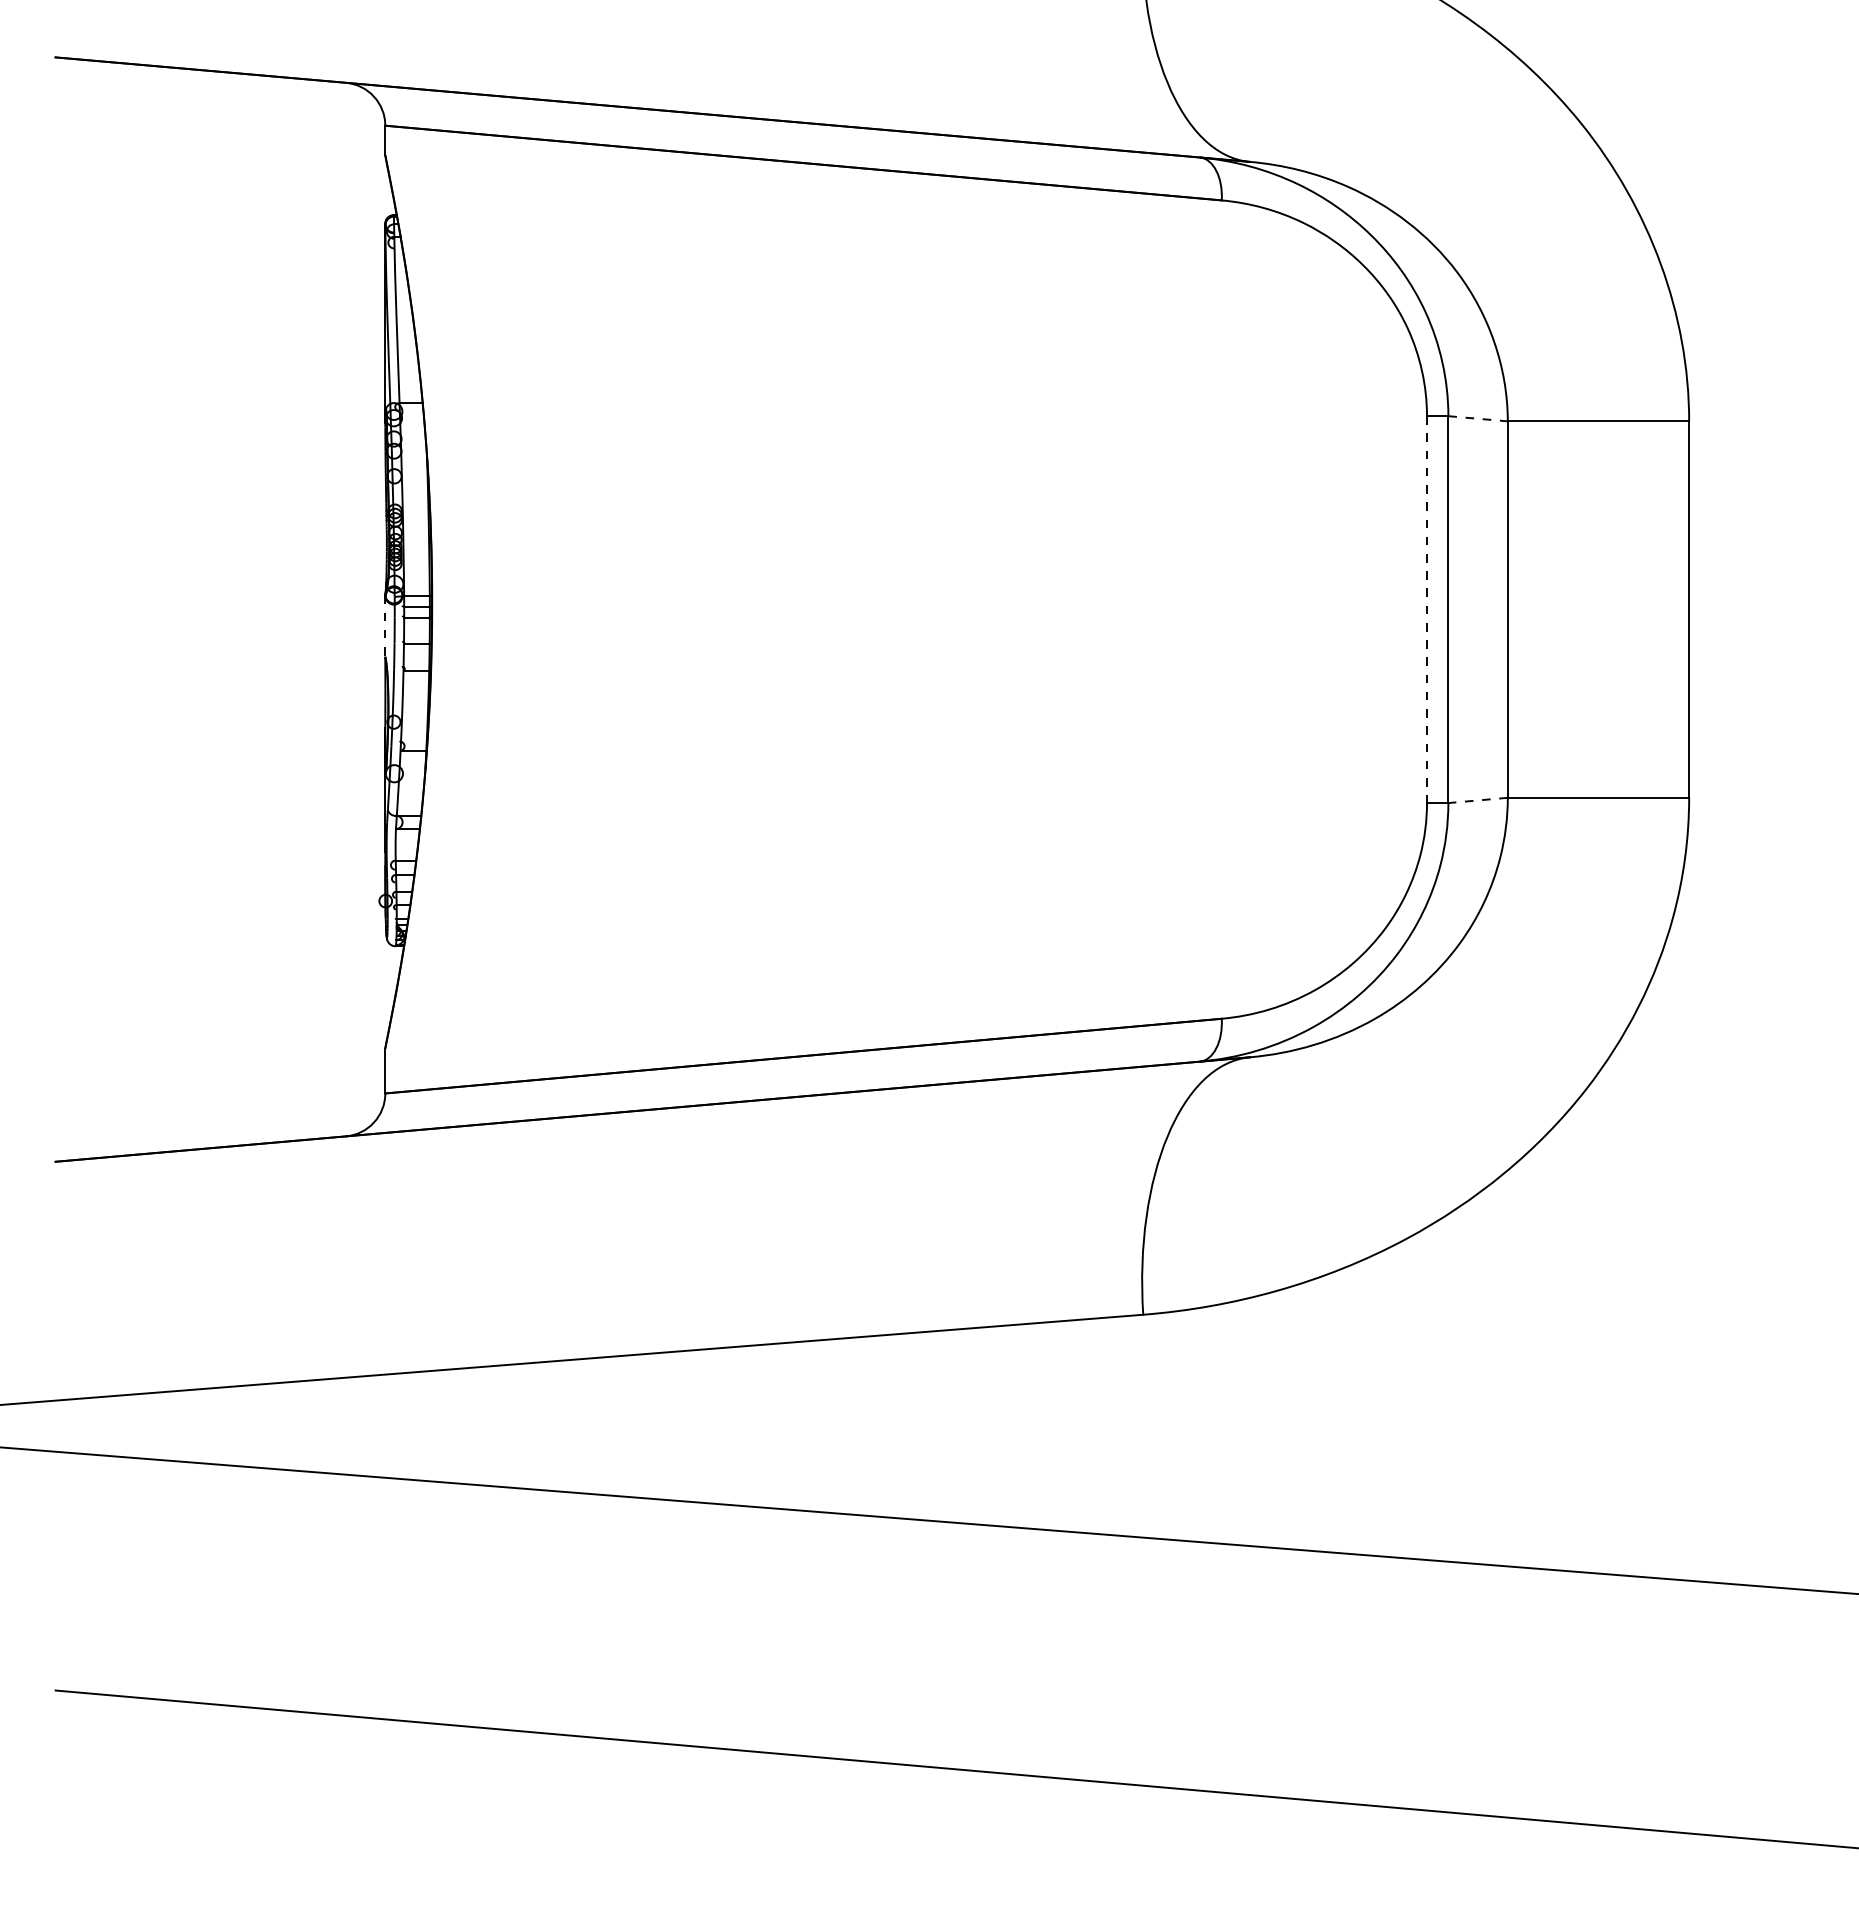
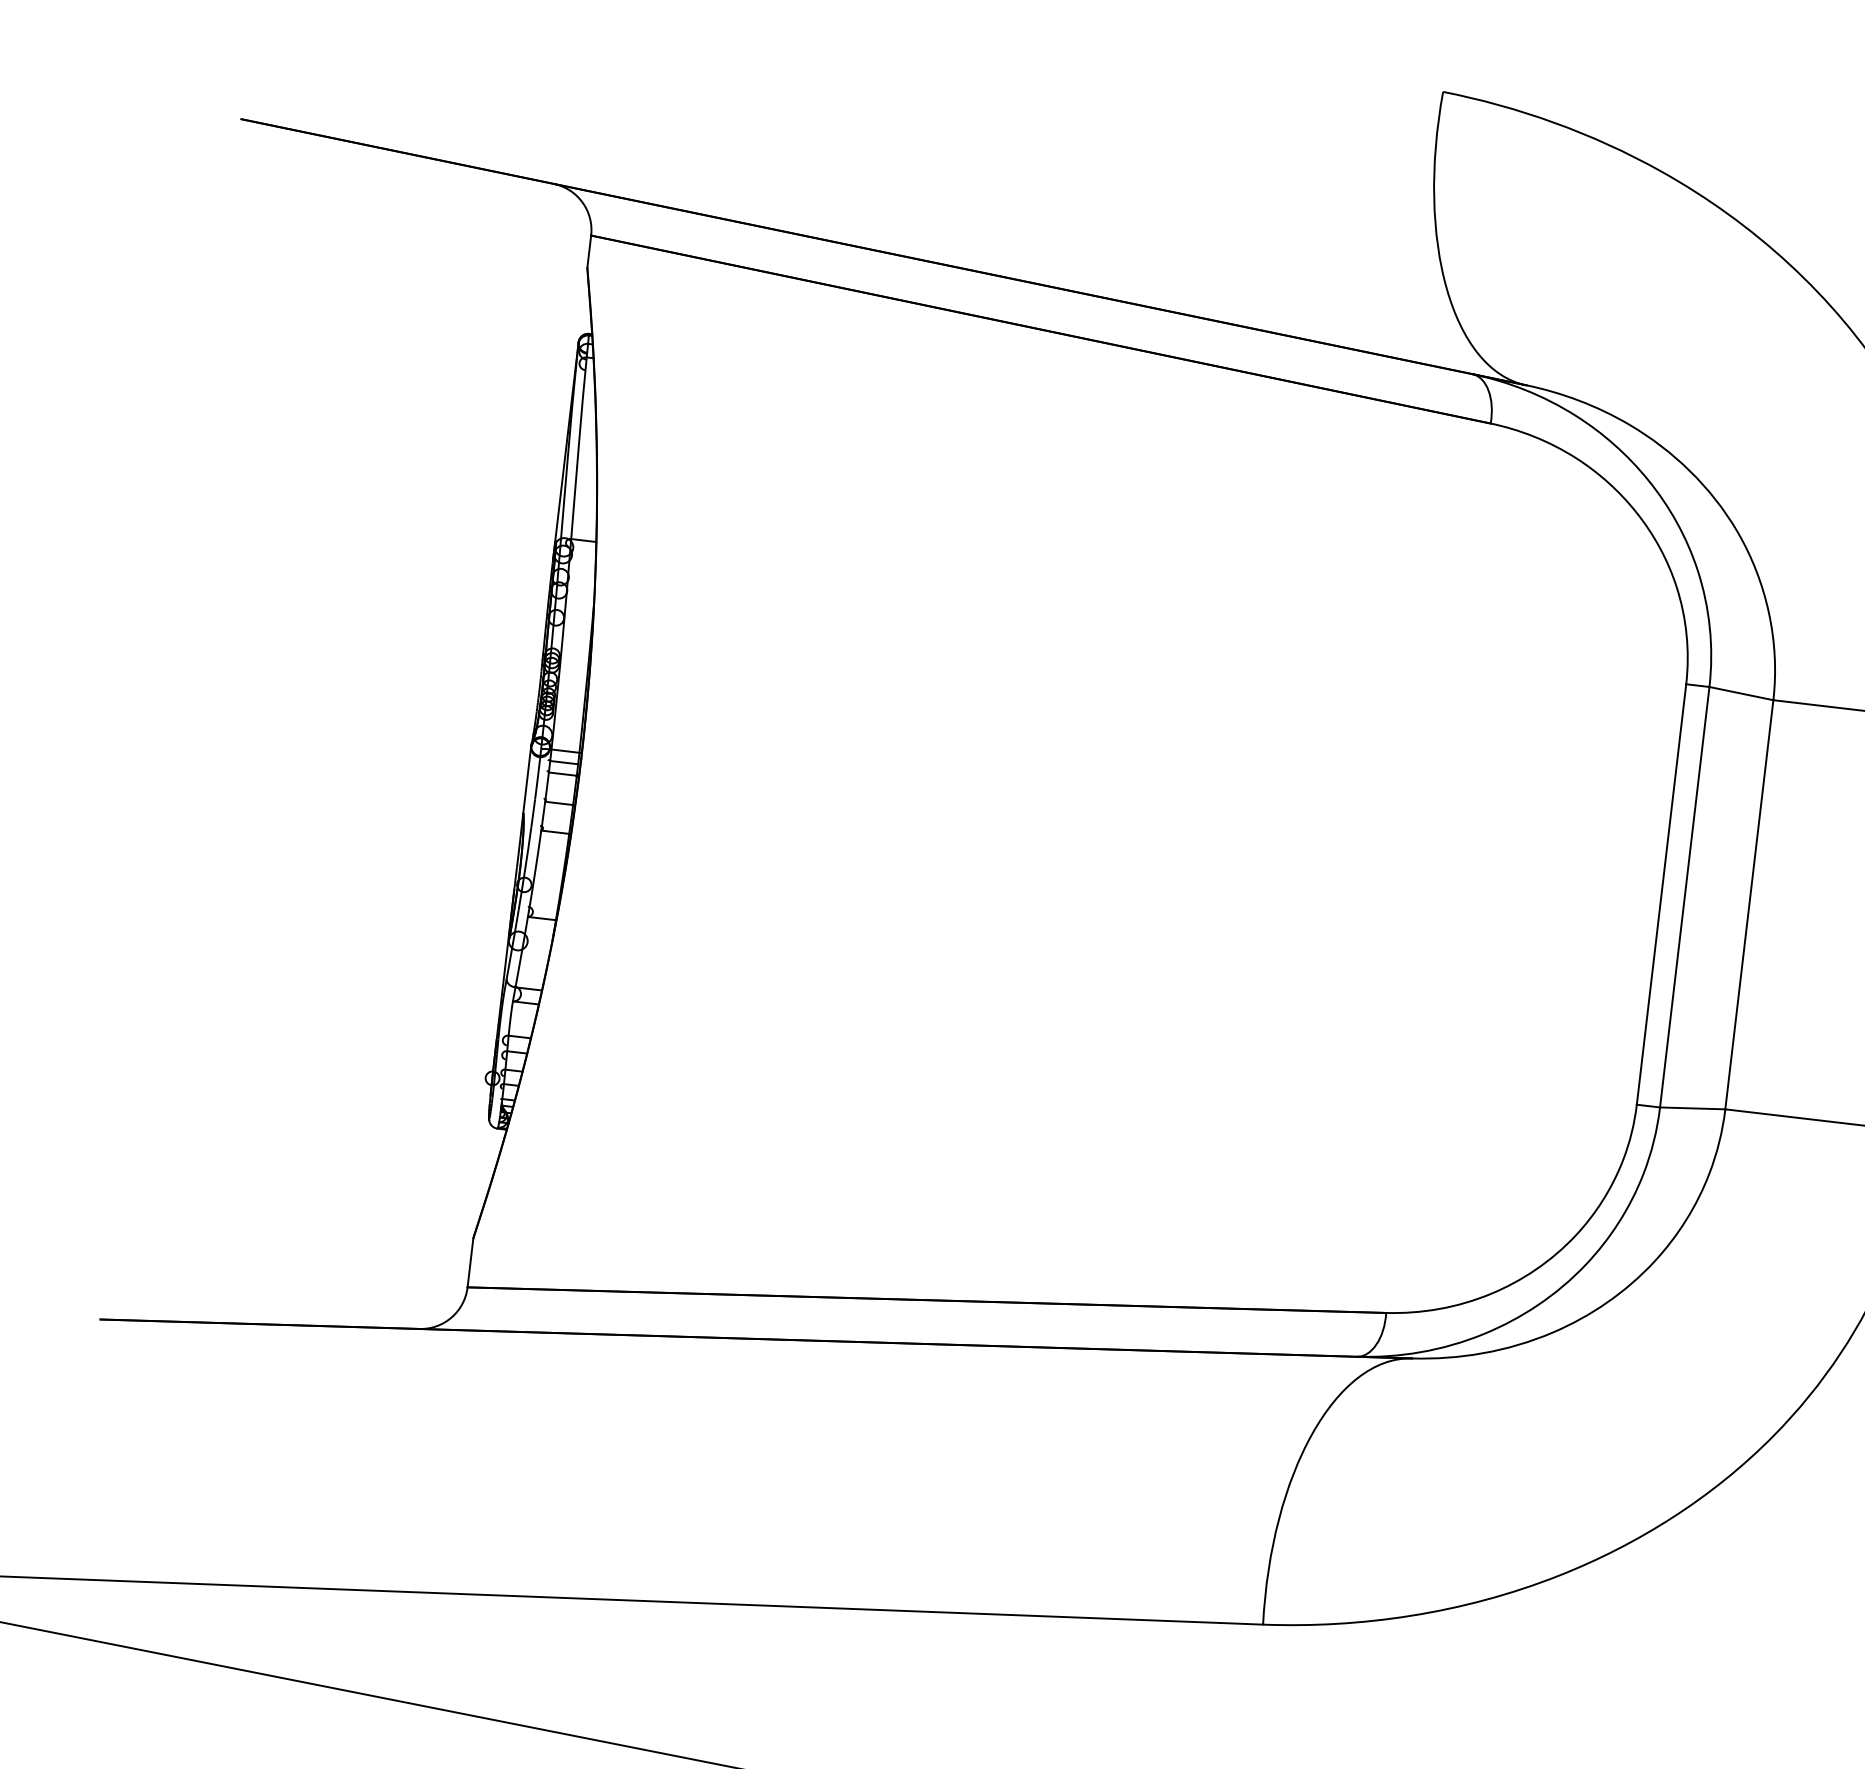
line: (1478, 418) -> (1741, 693), dashed -> solid
line: (1427, 610) -> (1661, 895), dashed -> solid
line: (385, 628) -> (527, 782), dashed -> solid
line: (1478, 800) -> (1693, 1108), dashed -> solid

